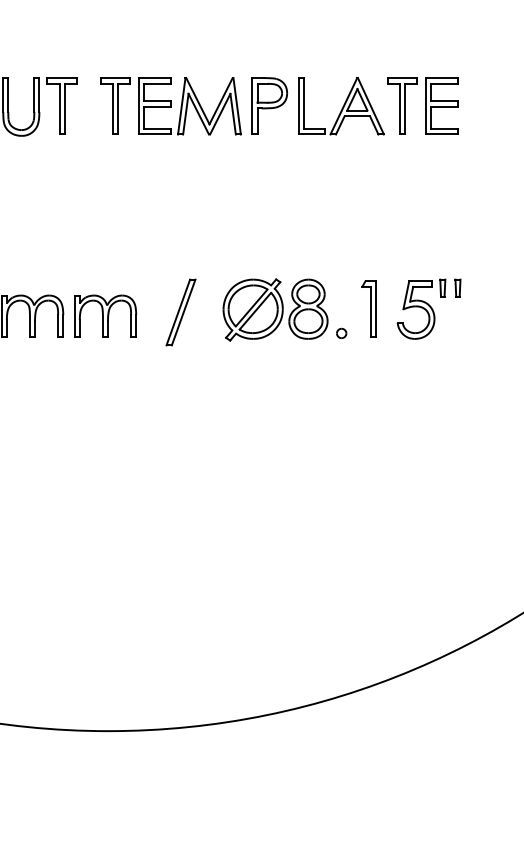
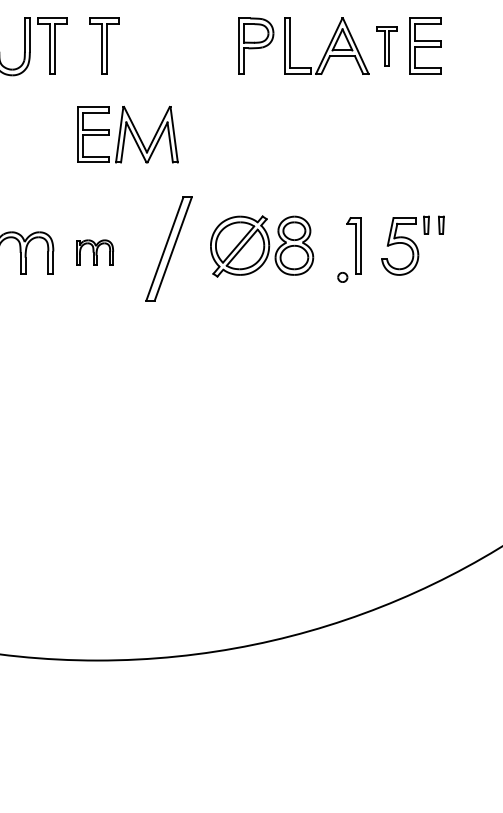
part: (402, 105) -> (386, 45), size x0.7
part: (189, 106) -> (127, 134), moved
part: (180, 312) -> (168, 248), size x1.6
part: (105, 315) -> (94, 251), size x0.6
part: (341, 332) -> (342, 276), moved

